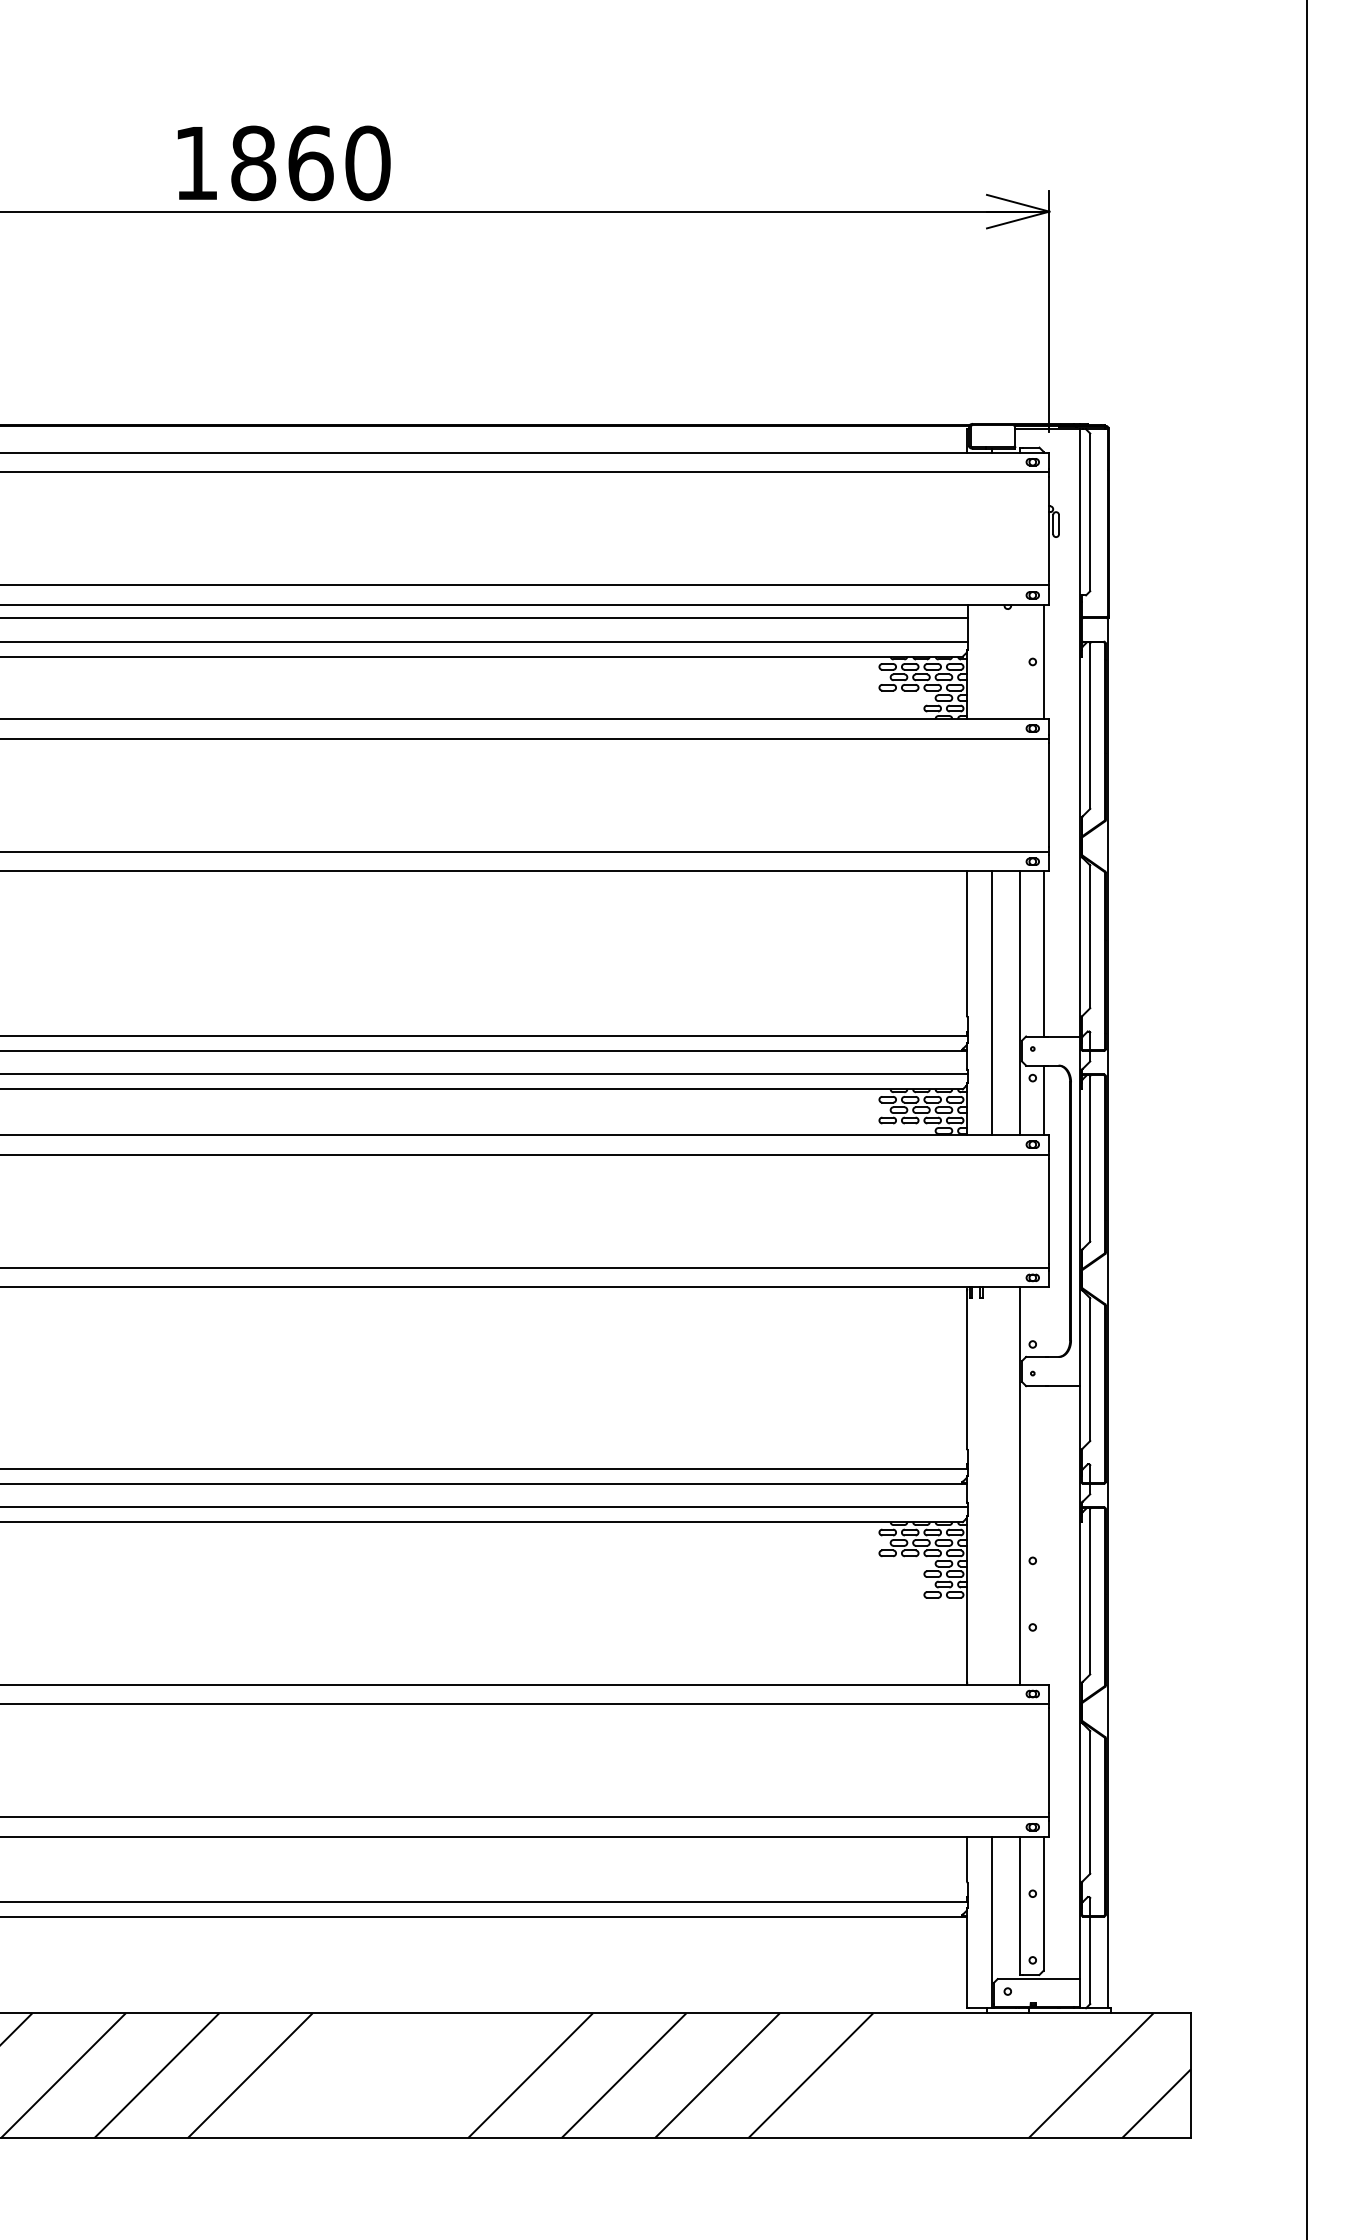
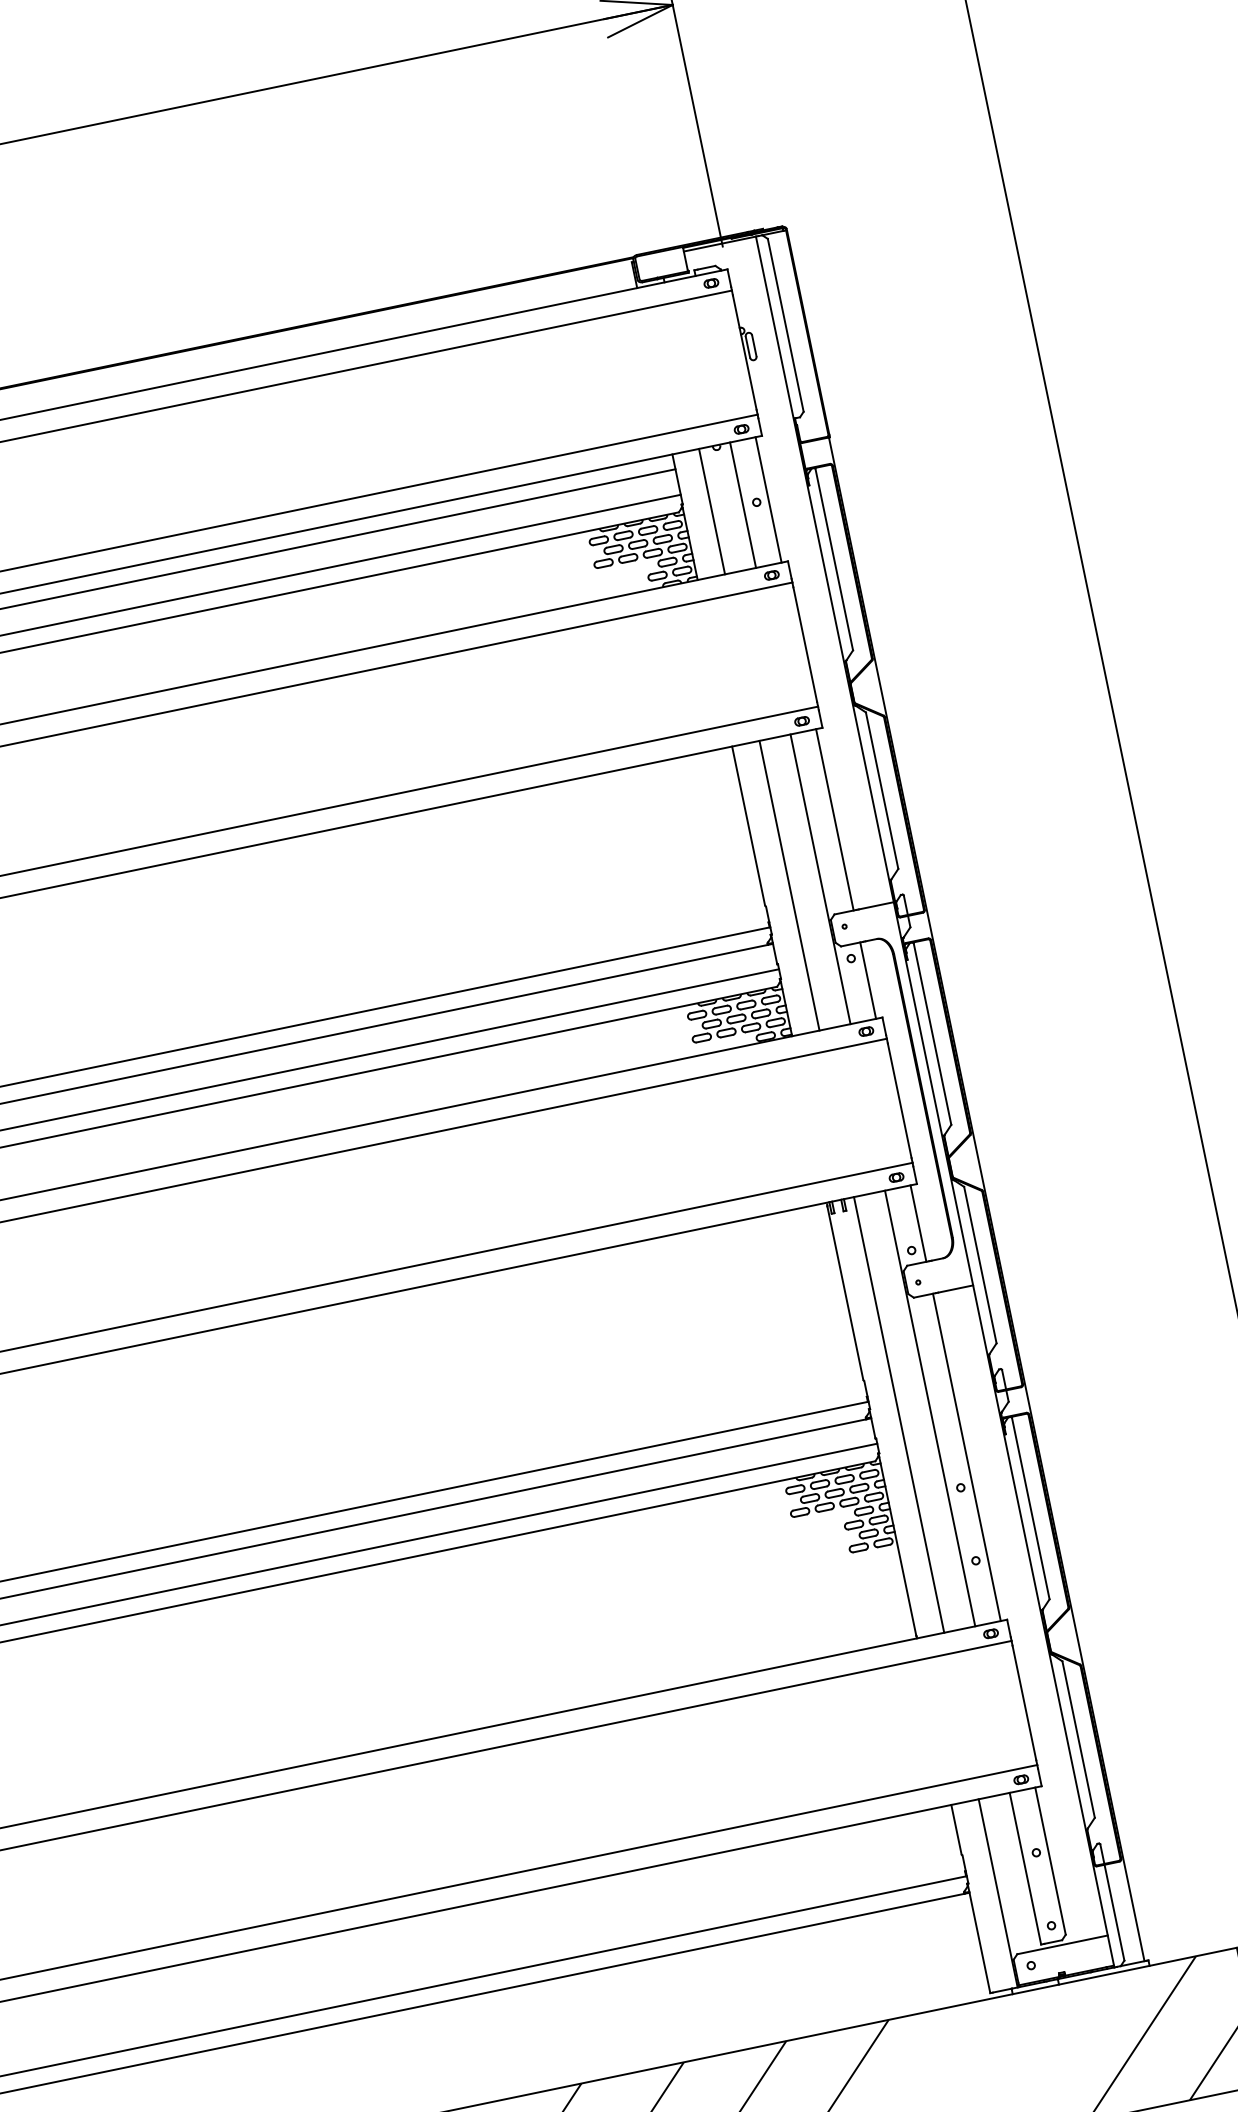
line: (992, 661) -> (712, 511), added
line: (1020, 661) -> (743, 504), added
line: (1043, 1321) -> (918, 1222), added
line: (992, 1485) -> (899, 1414), added
line: (1043, 1535) -> (966, 1457), added

